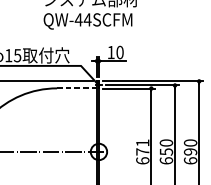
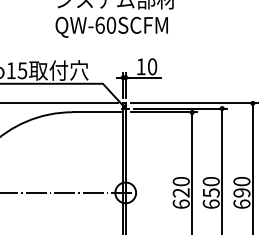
text: (83, 19) -> (105, 24), QW-44SCFM -> QW-60SCFM
line: (77, 88) -> (98, 112), dashed -> solid
text: (142, 147) -> (180, 187), 671 -> 620

